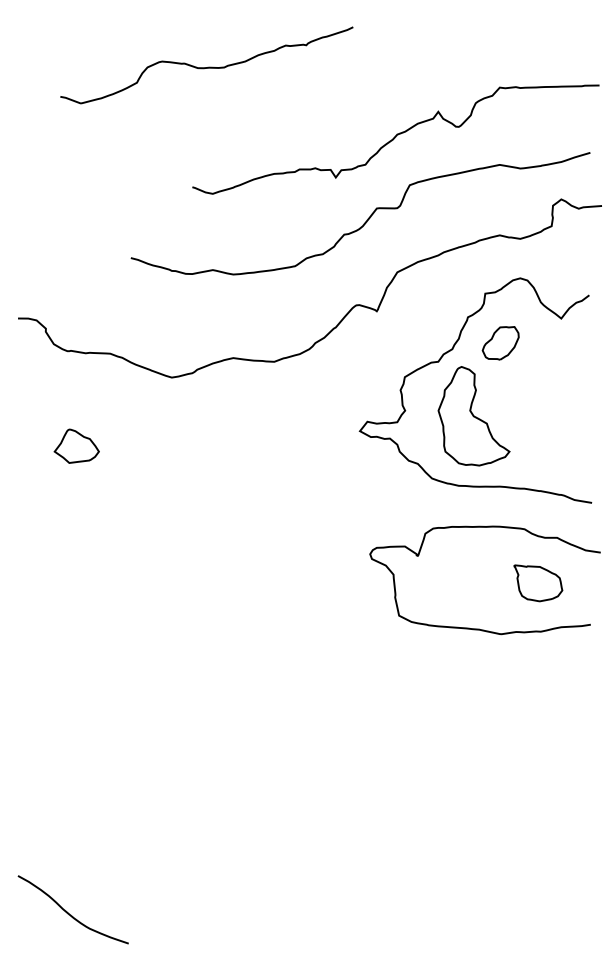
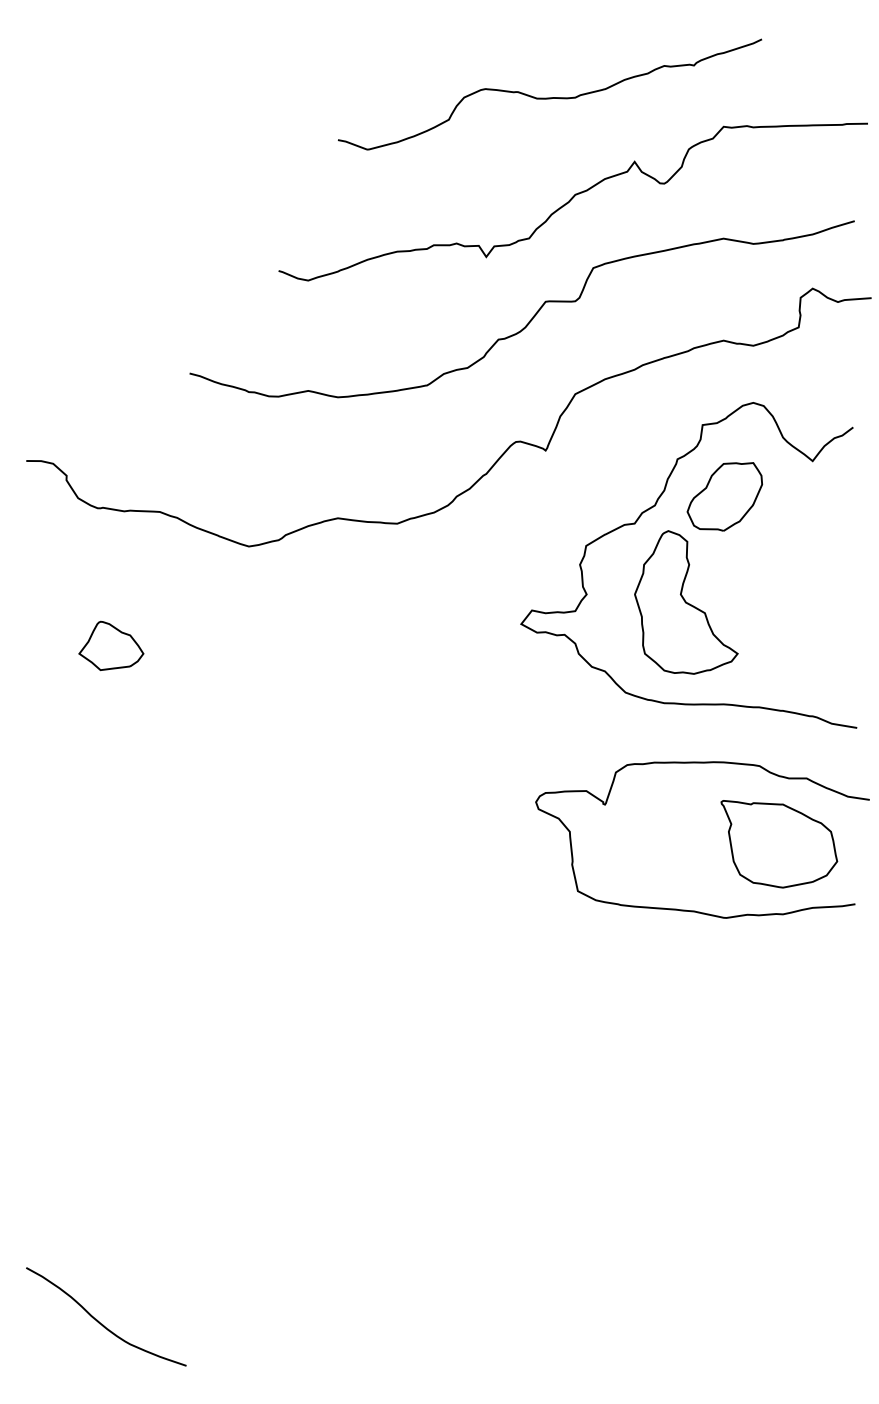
curve: (206, 67) -> (549, 97), moved
part: (500, 343) -> (724, 497), size x1.43
part: (538, 583) -> (779, 844), size x1.67

